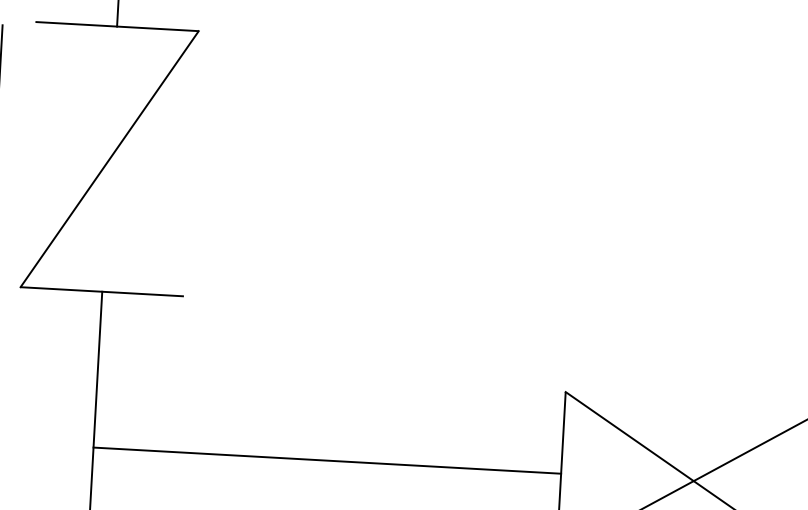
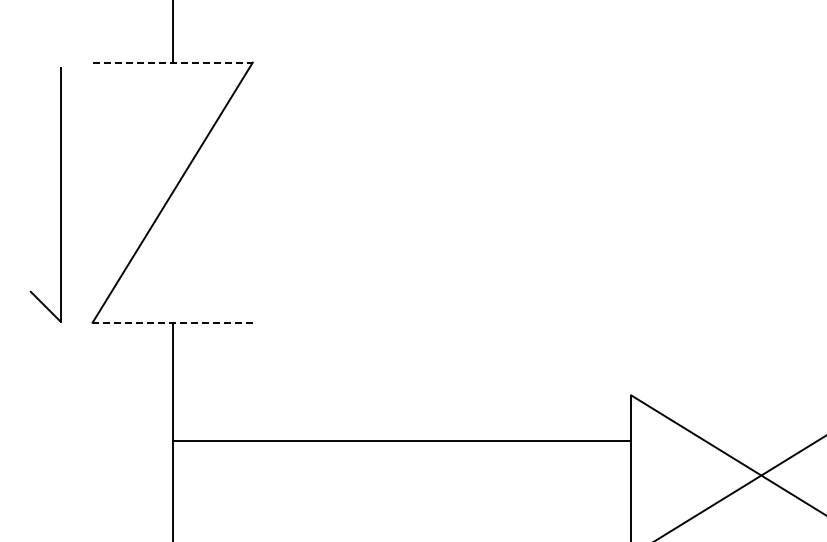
line: (117, 26) -> (173, 62), solid -> dashed
line: (102, 291) -> (172, 322), solid -> dashed
line: (326, 460) -> (401, 440), moved

